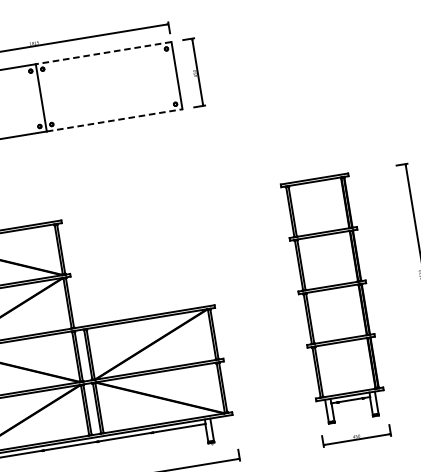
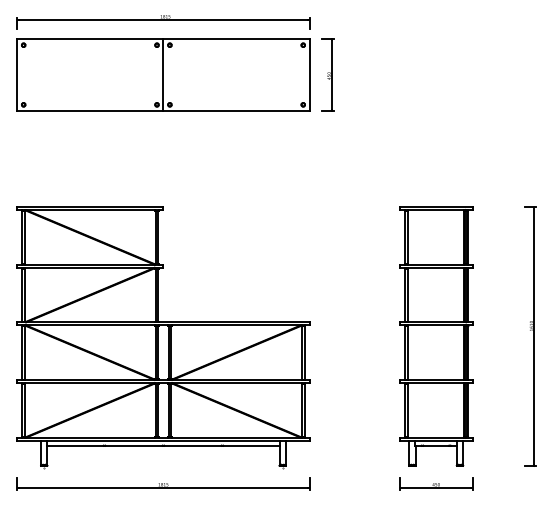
line: (103, 52) -> (236, 38), dashed -> solid
line: (115, 120) -> (237, 111), dashed -> solid

